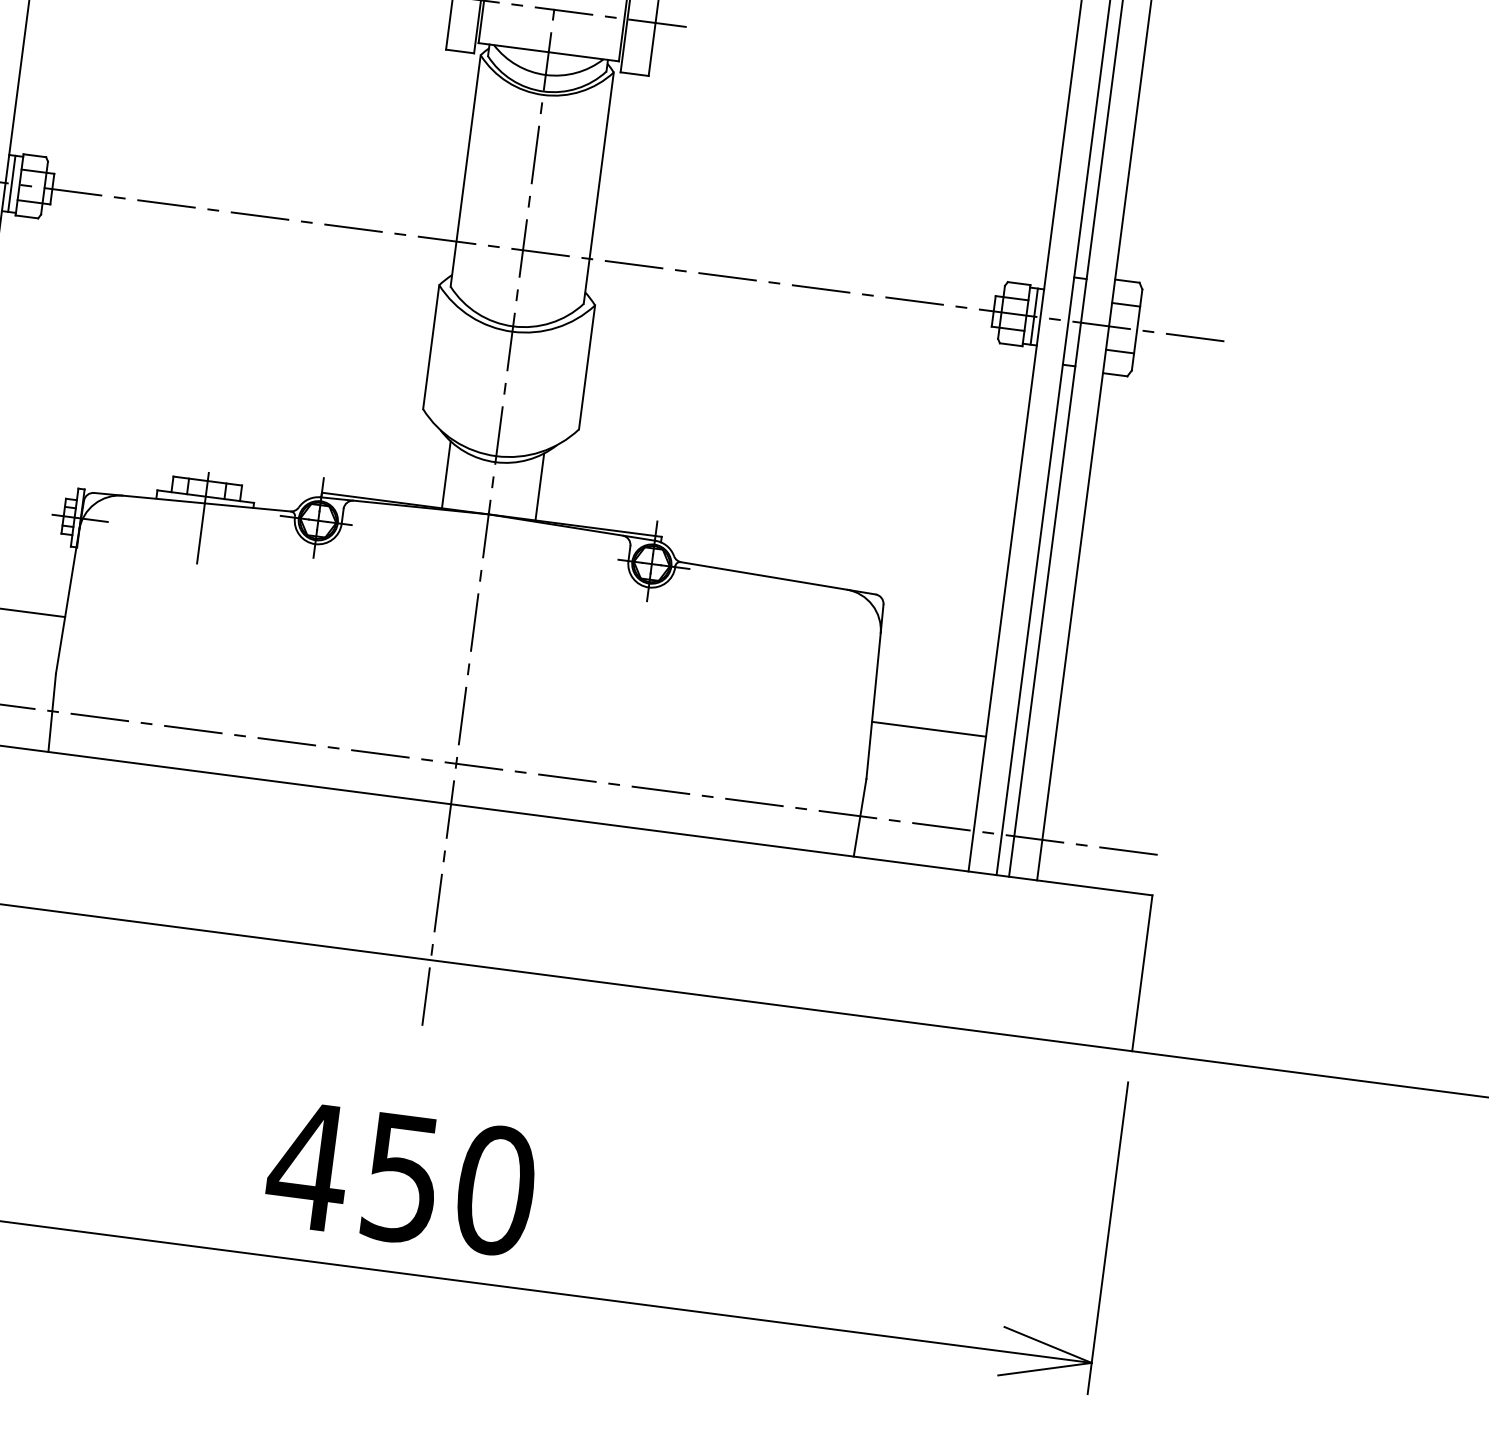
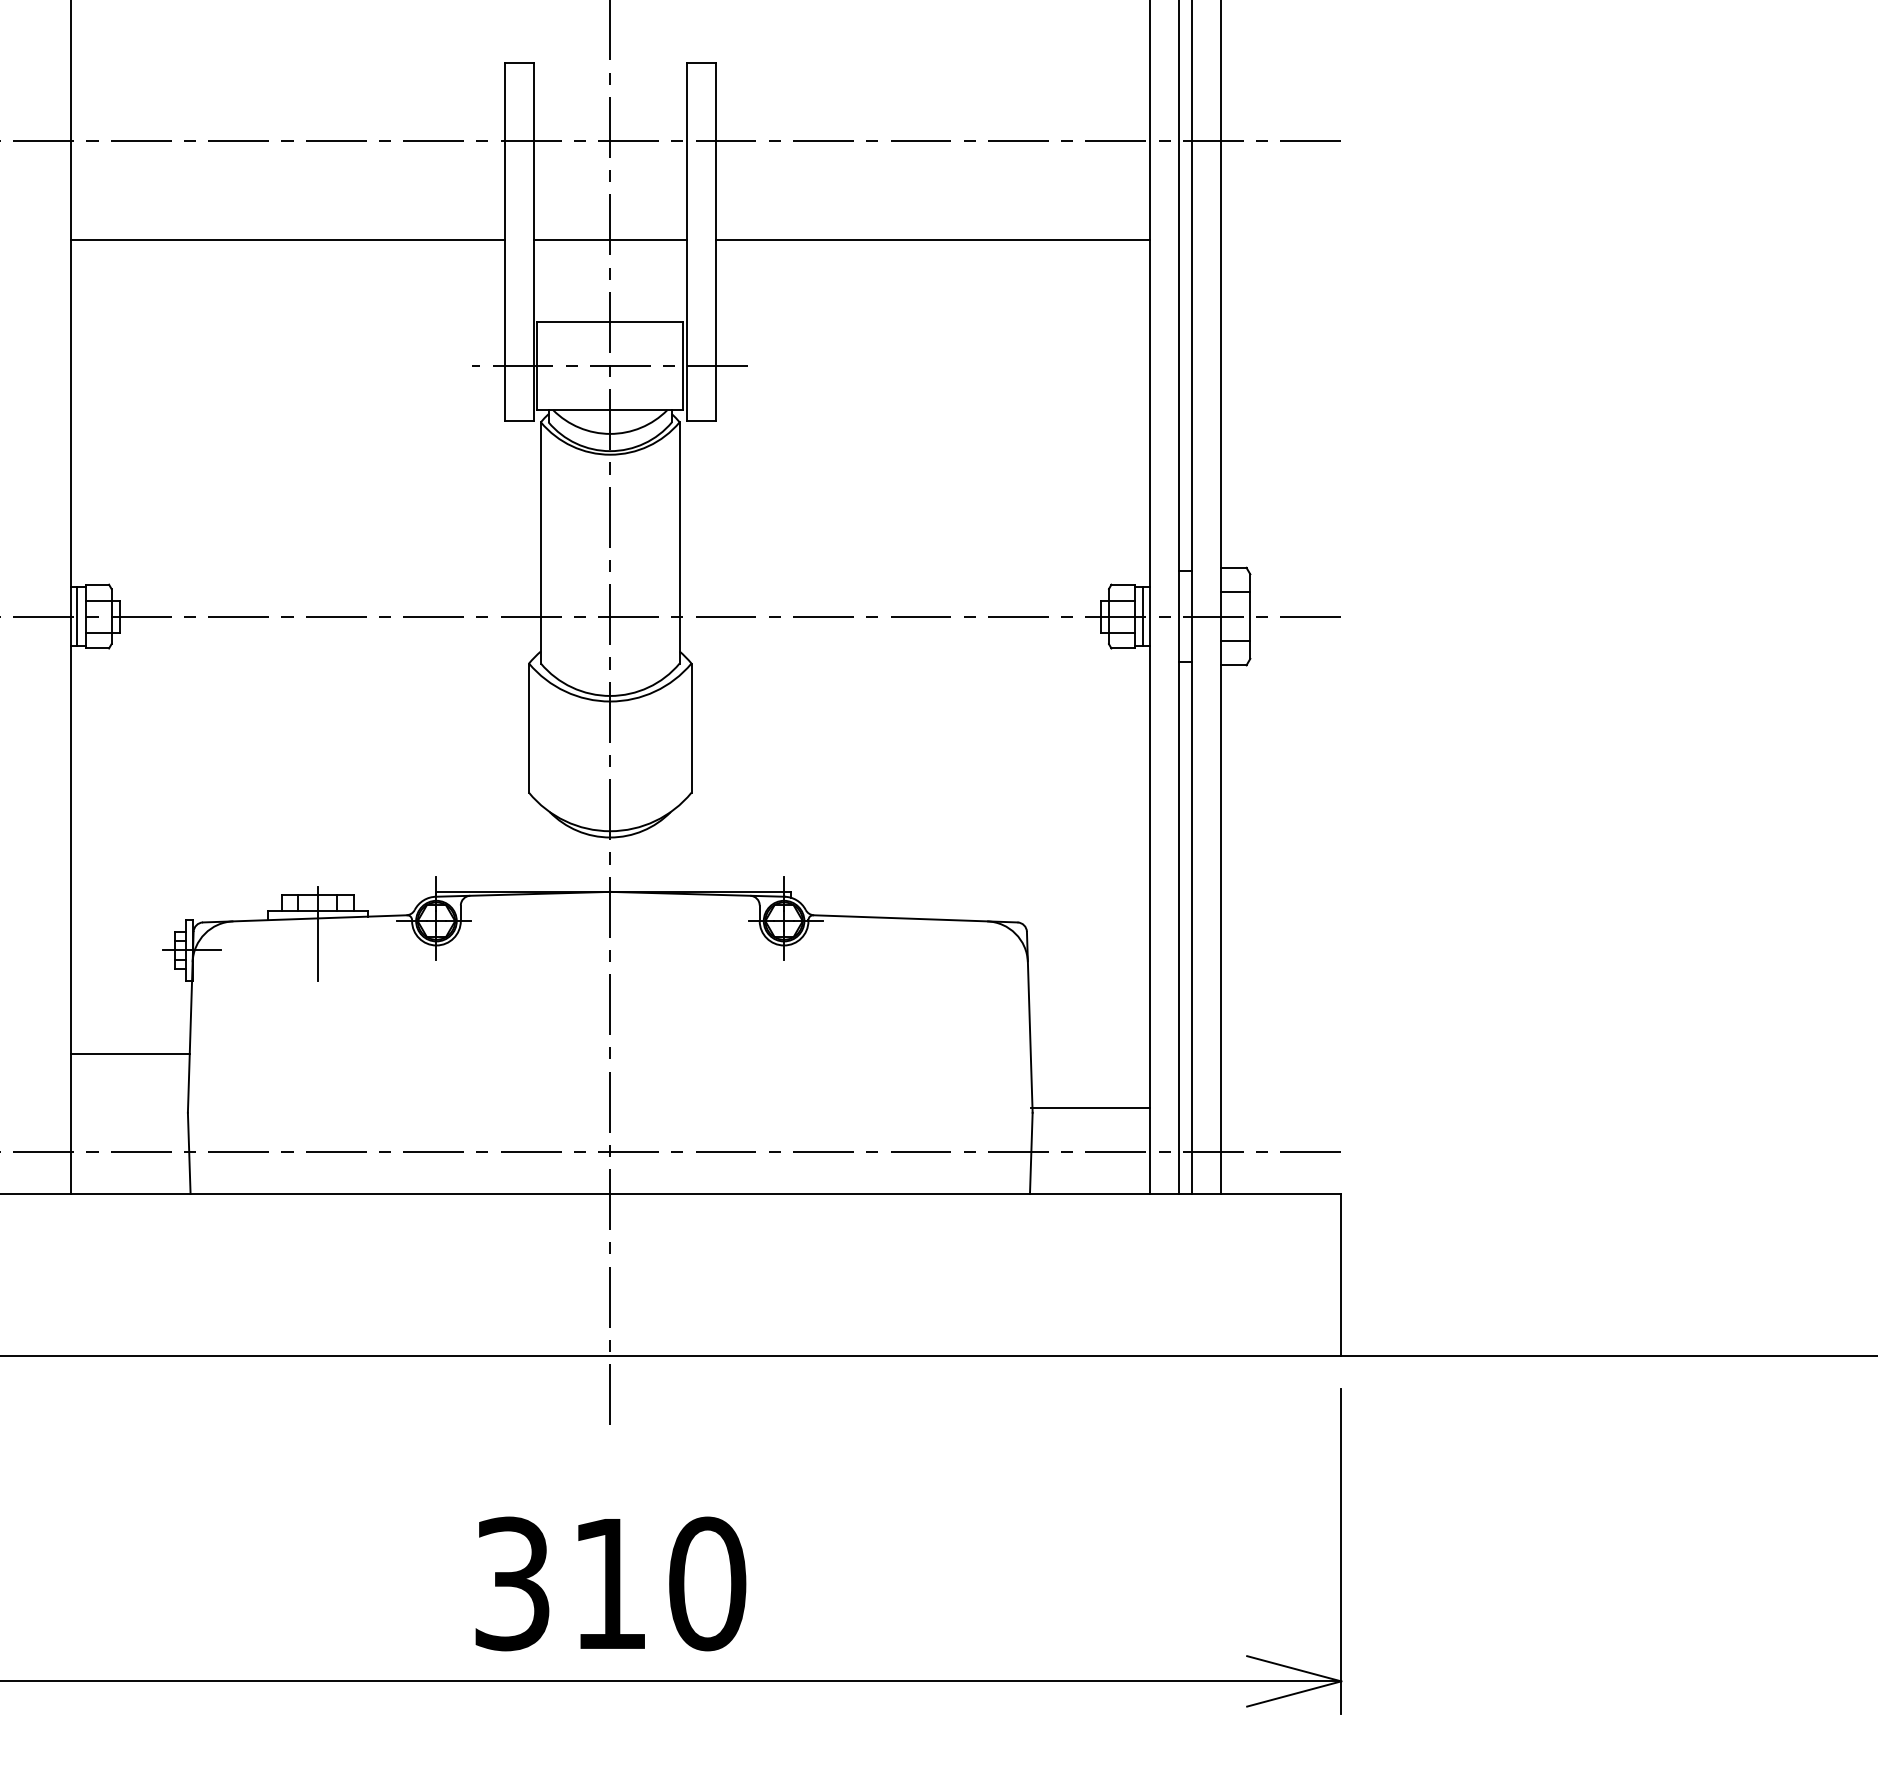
line: (446, 474) -> (561, 856), removed
line: (540, 486) -> (659, 856), removed
line: (928, 729) -> (1089, 1107), moved
text: (352, 1171) -> (558, 1583), 450 -> 310

